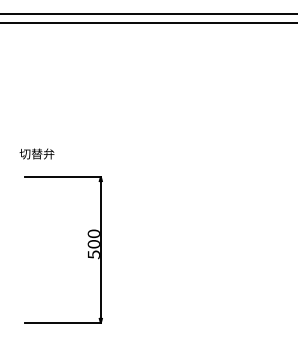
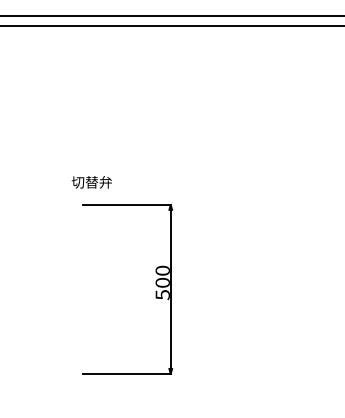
text: (36, 154) -> (91, 182), moved
part: (87, 251) -> (155, 291), moved

